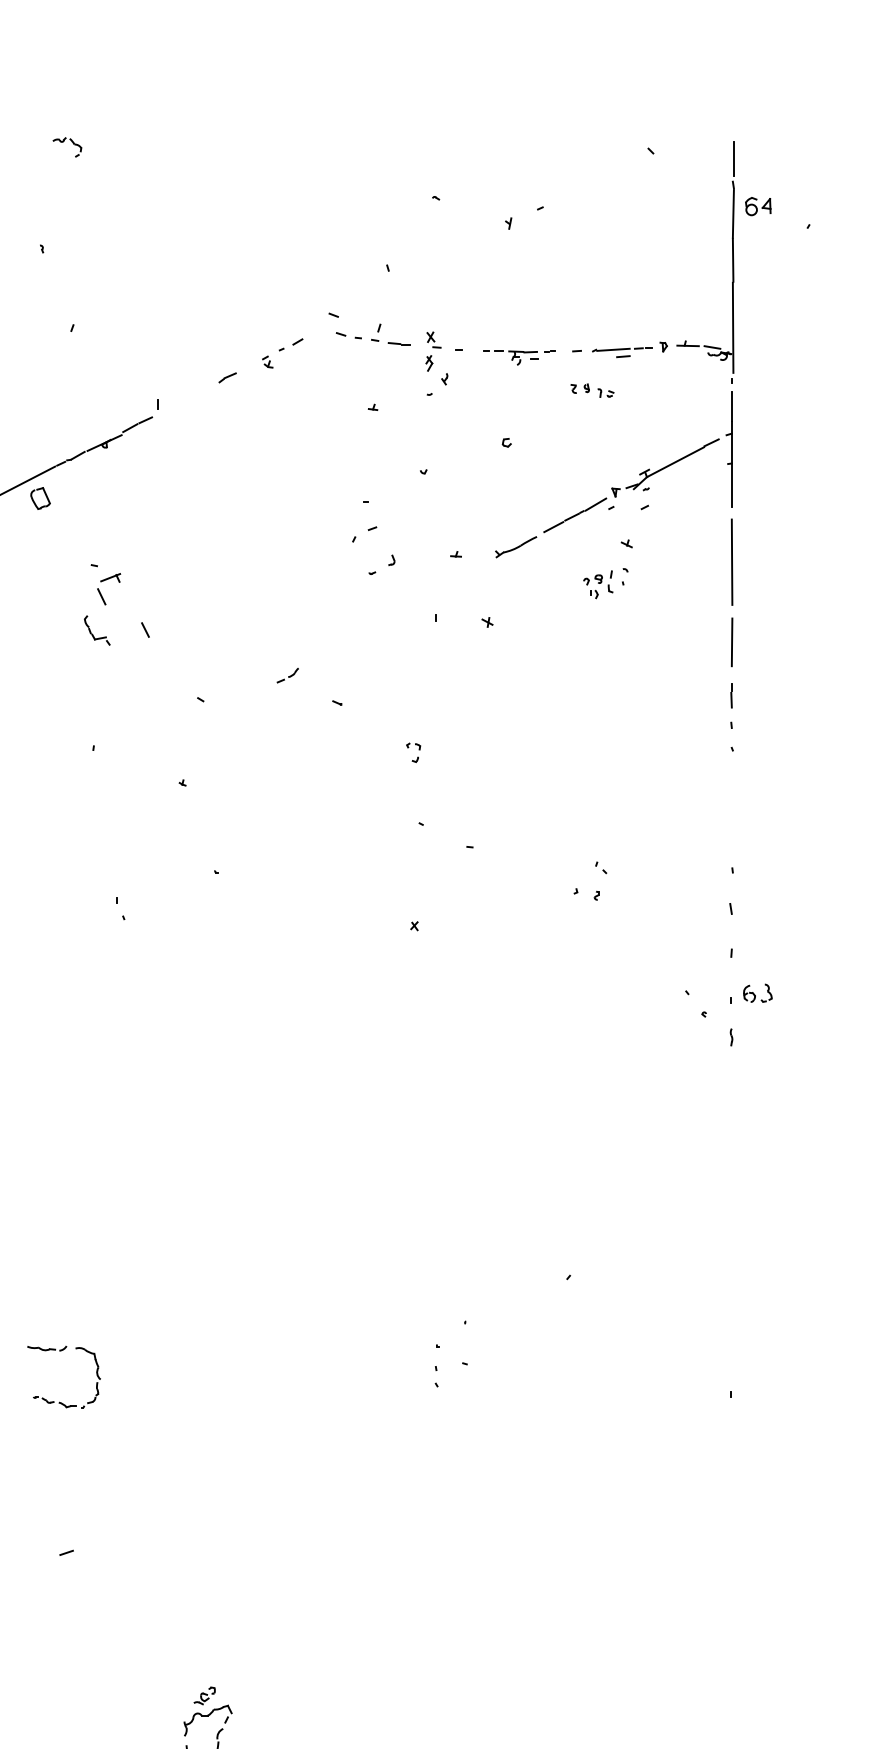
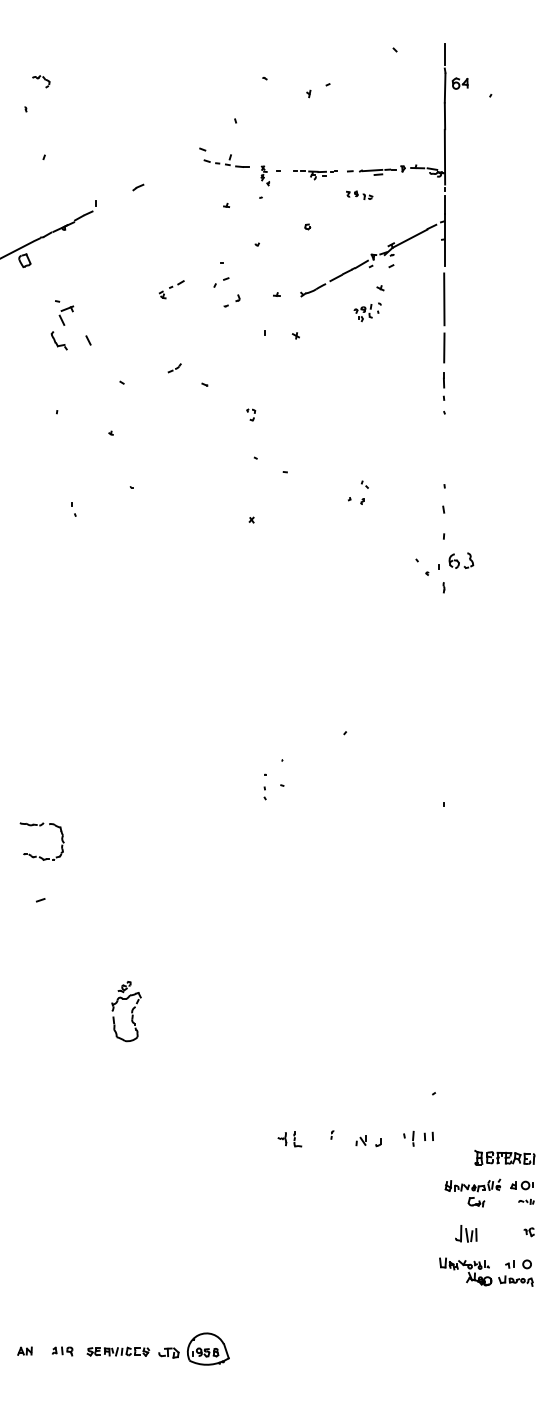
part: (67, 146) -> (41, 81), moved
part: (282, 353) -> (171, 289), moved
part: (437, 358) -> (265, 175), size x0.6
part: (752, 992) -> (456, 560), size x1.4
part: (54, 1399) -> (36, 855), moved

